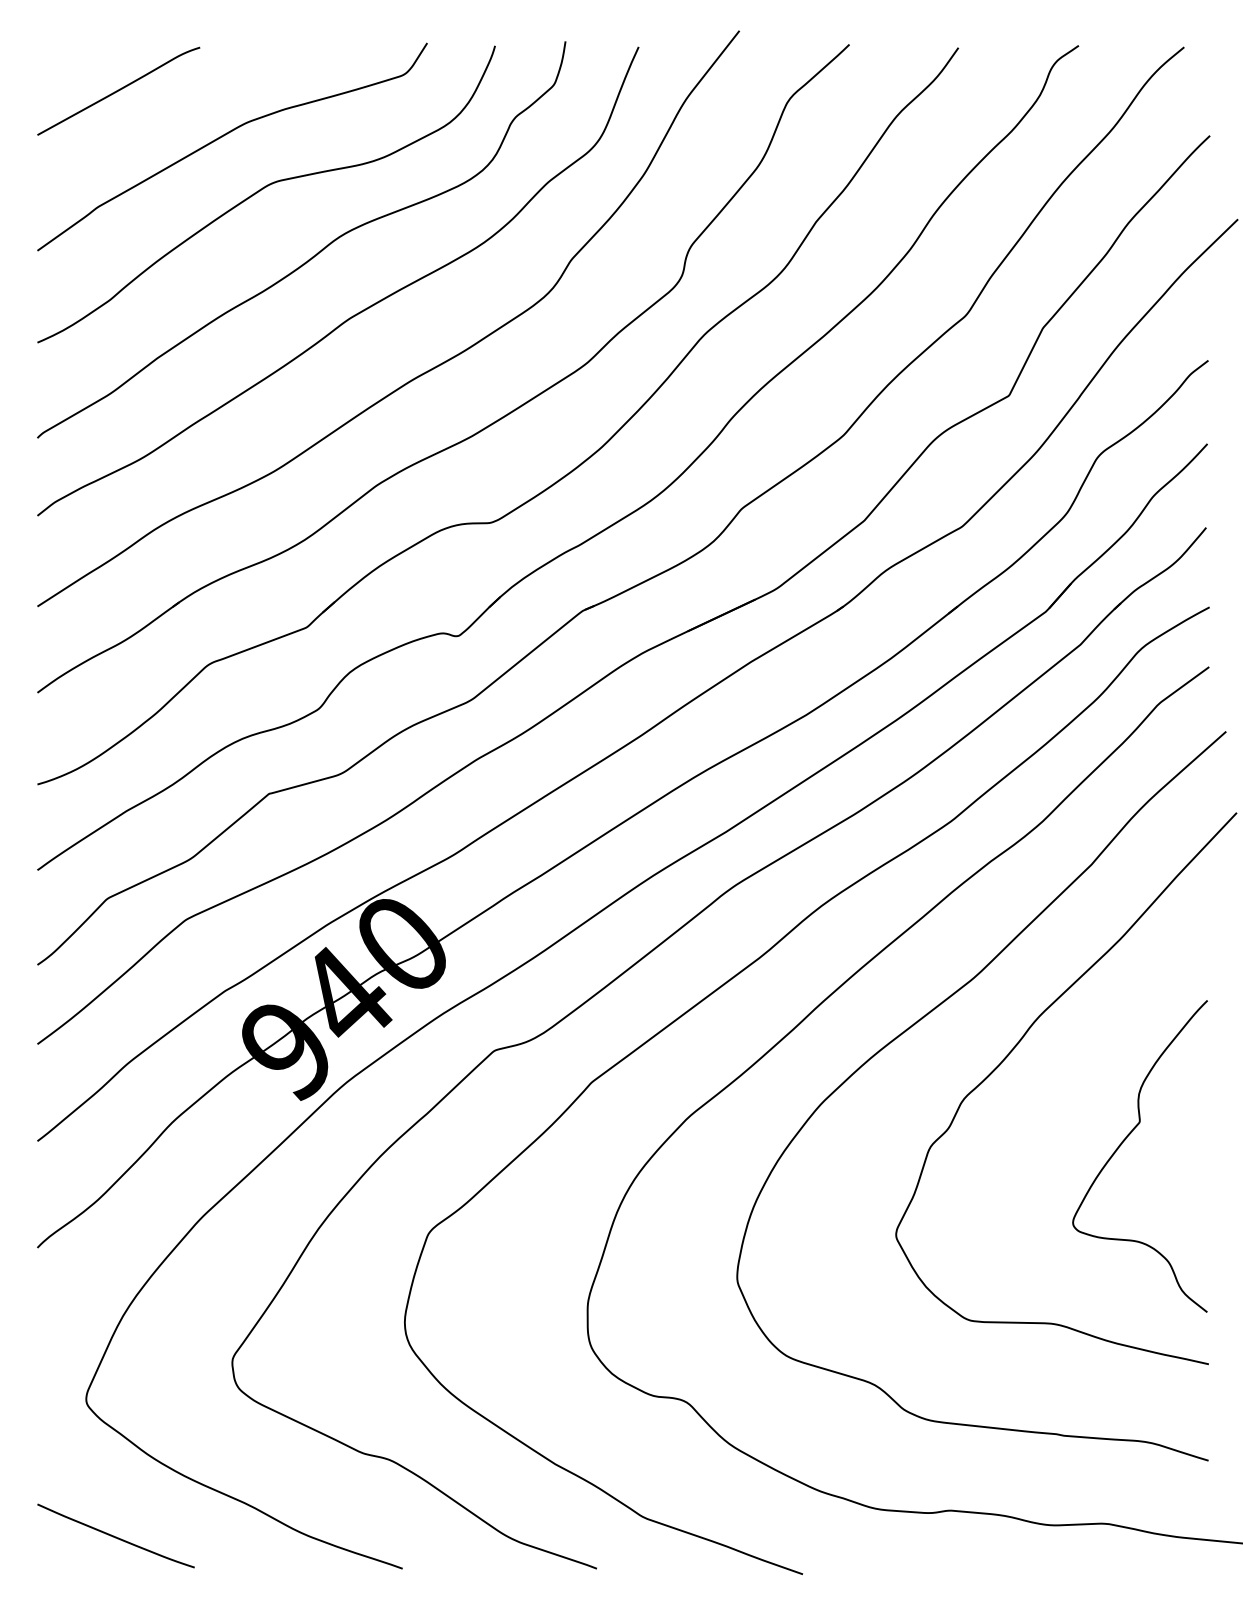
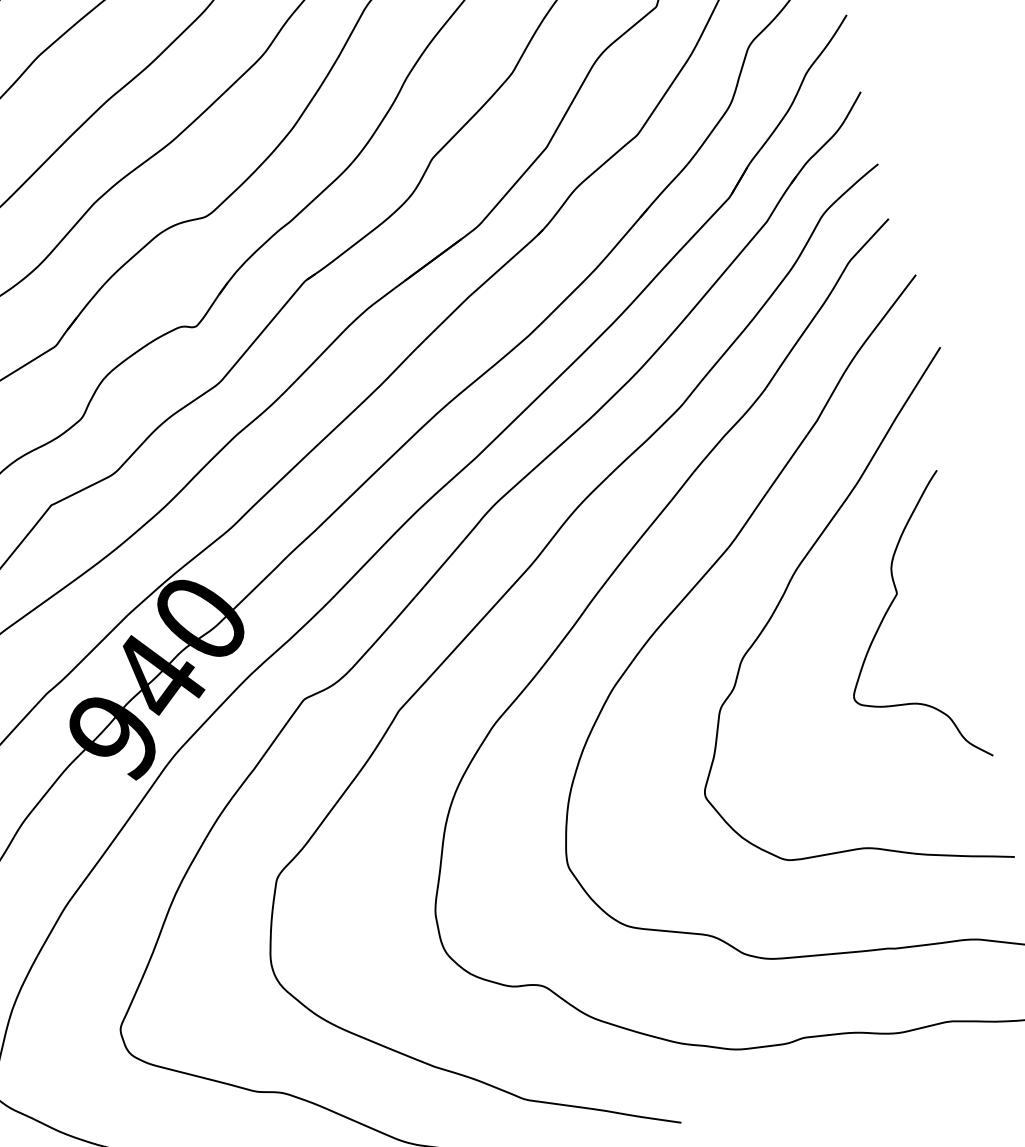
curve: (1121, 1145) -> (884, 618), moved

